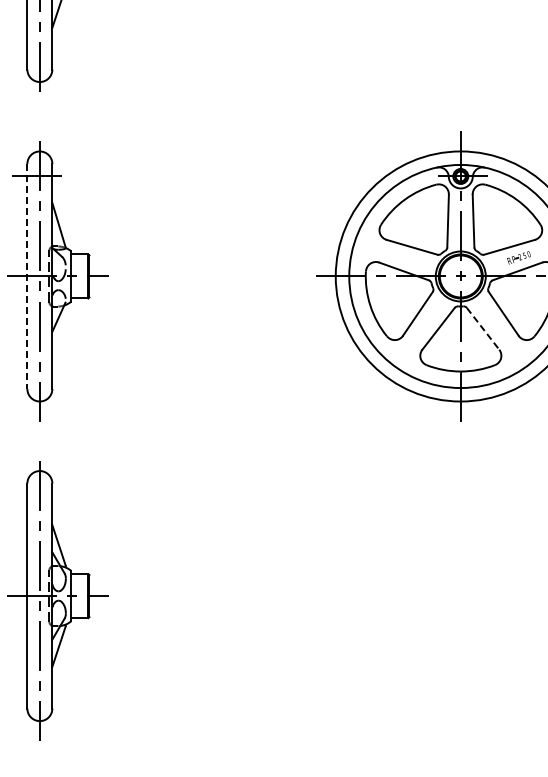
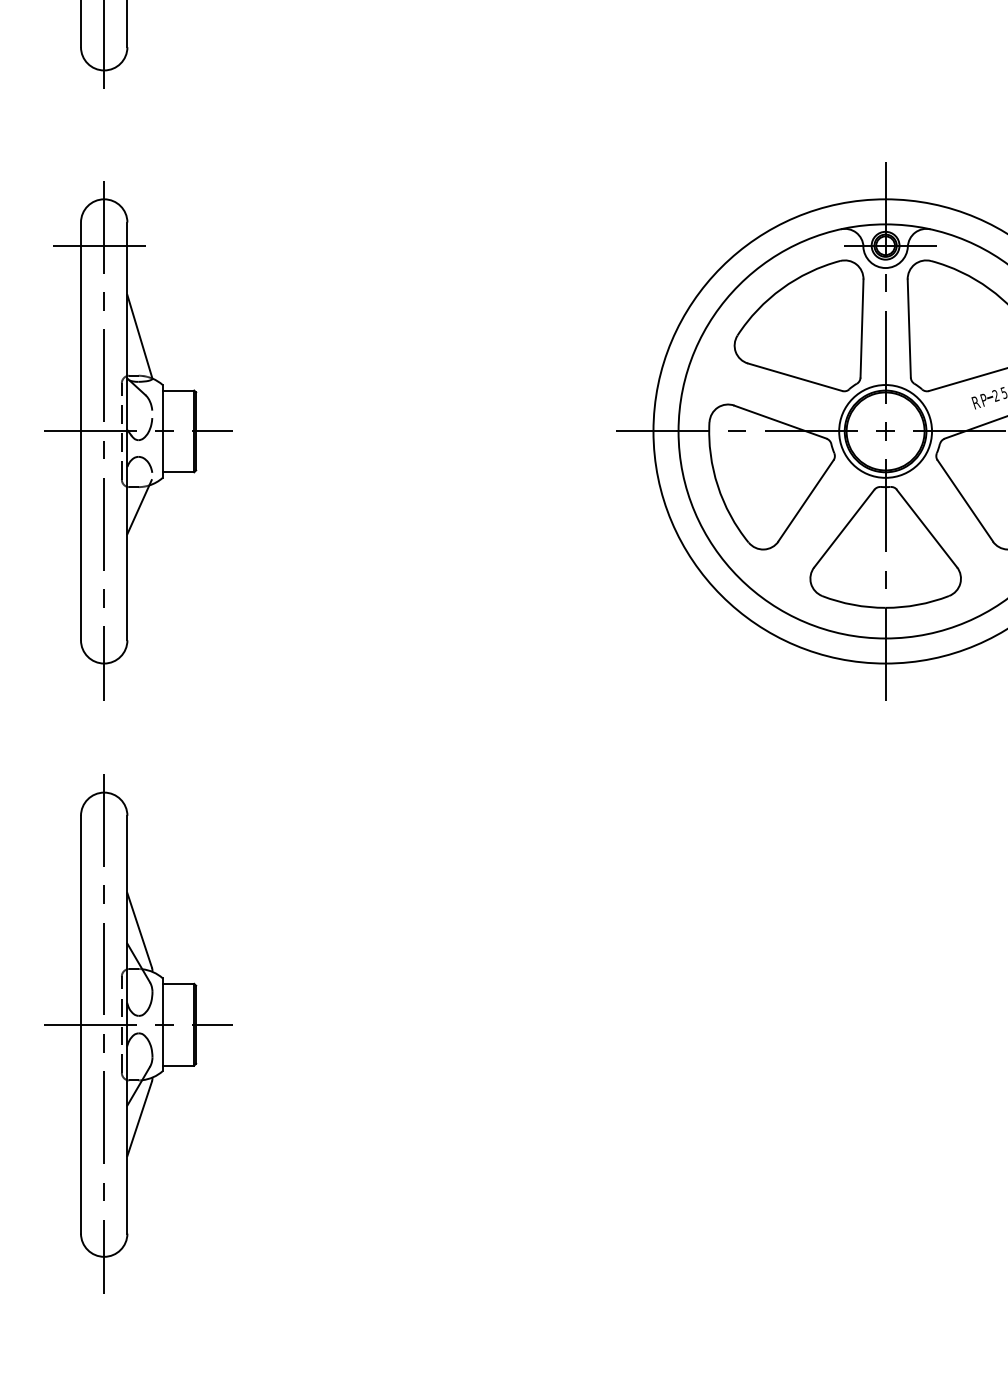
line: (27, 276) -> (81, 431), dashed -> solid
line: (483, 329) -> (927, 529), dashed -> solid

